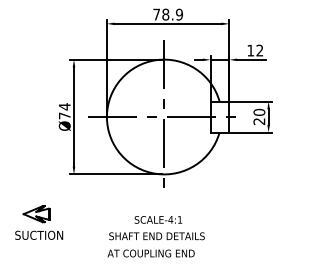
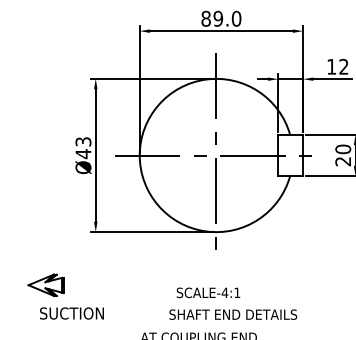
text: (167, 14) -> (220, 18), 78.9 -> 89.0
text: (64, 111) -> (83, 148), Ø74 -> Ø43
text: (39, 234) -> (72, 312), moved
text: (156, 236) -> (232, 315), moved

